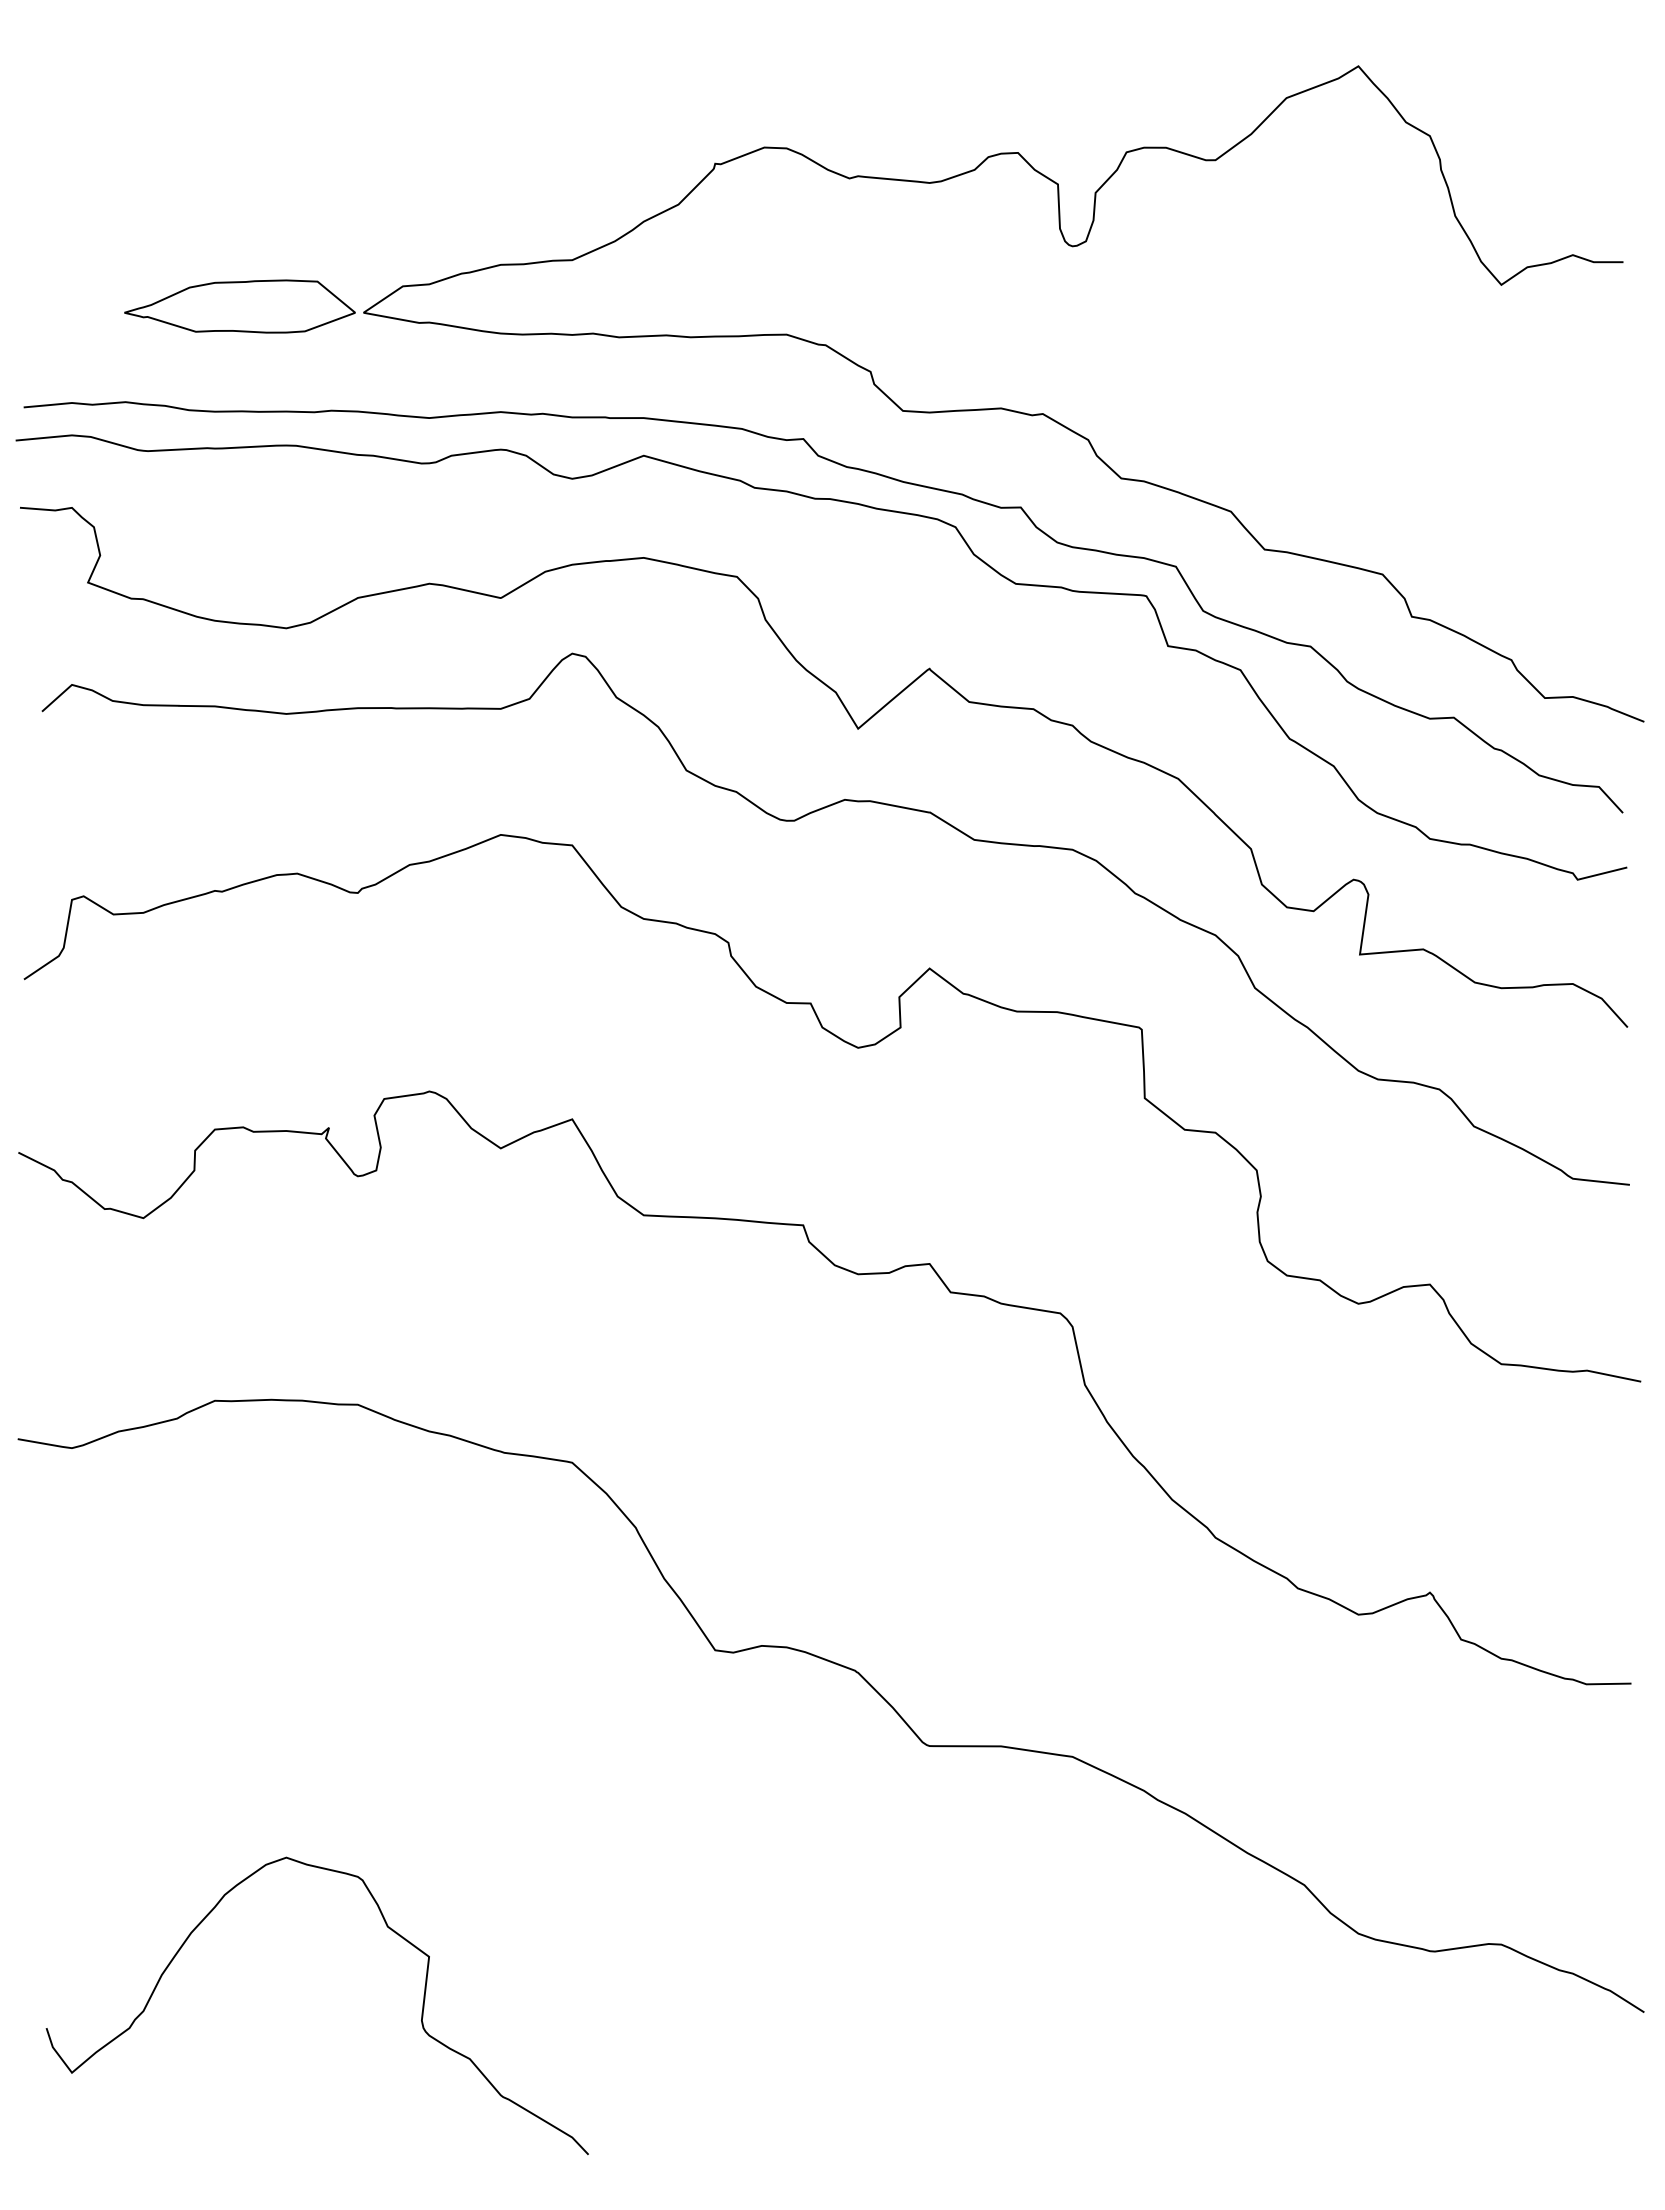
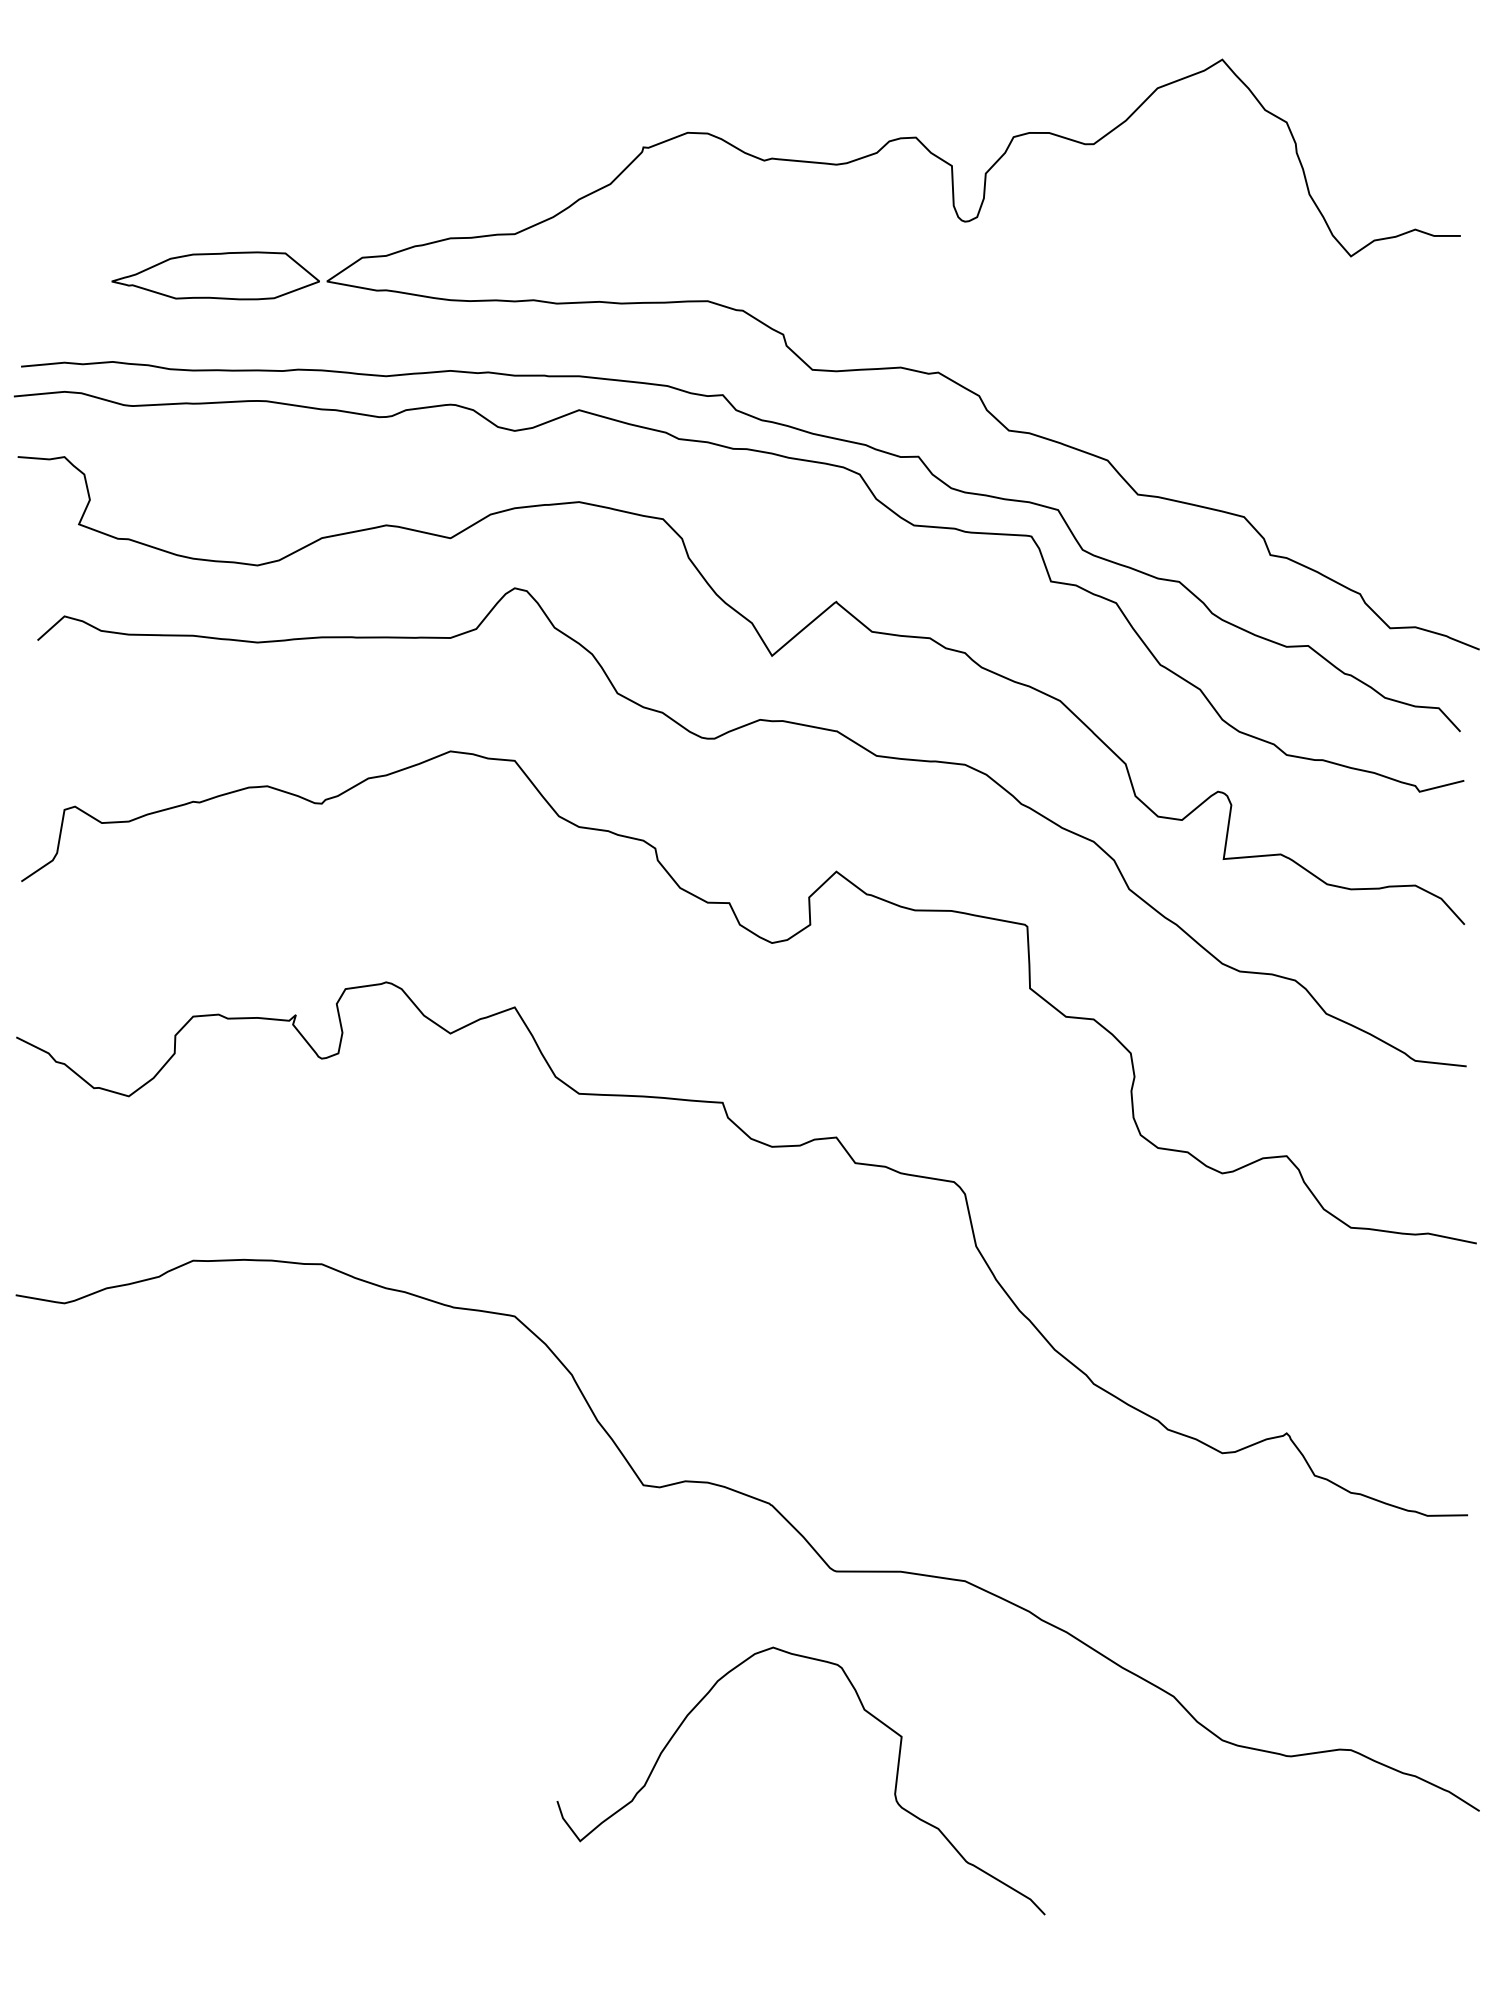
curve: (421, 2012) -> (894, 1786), moved

